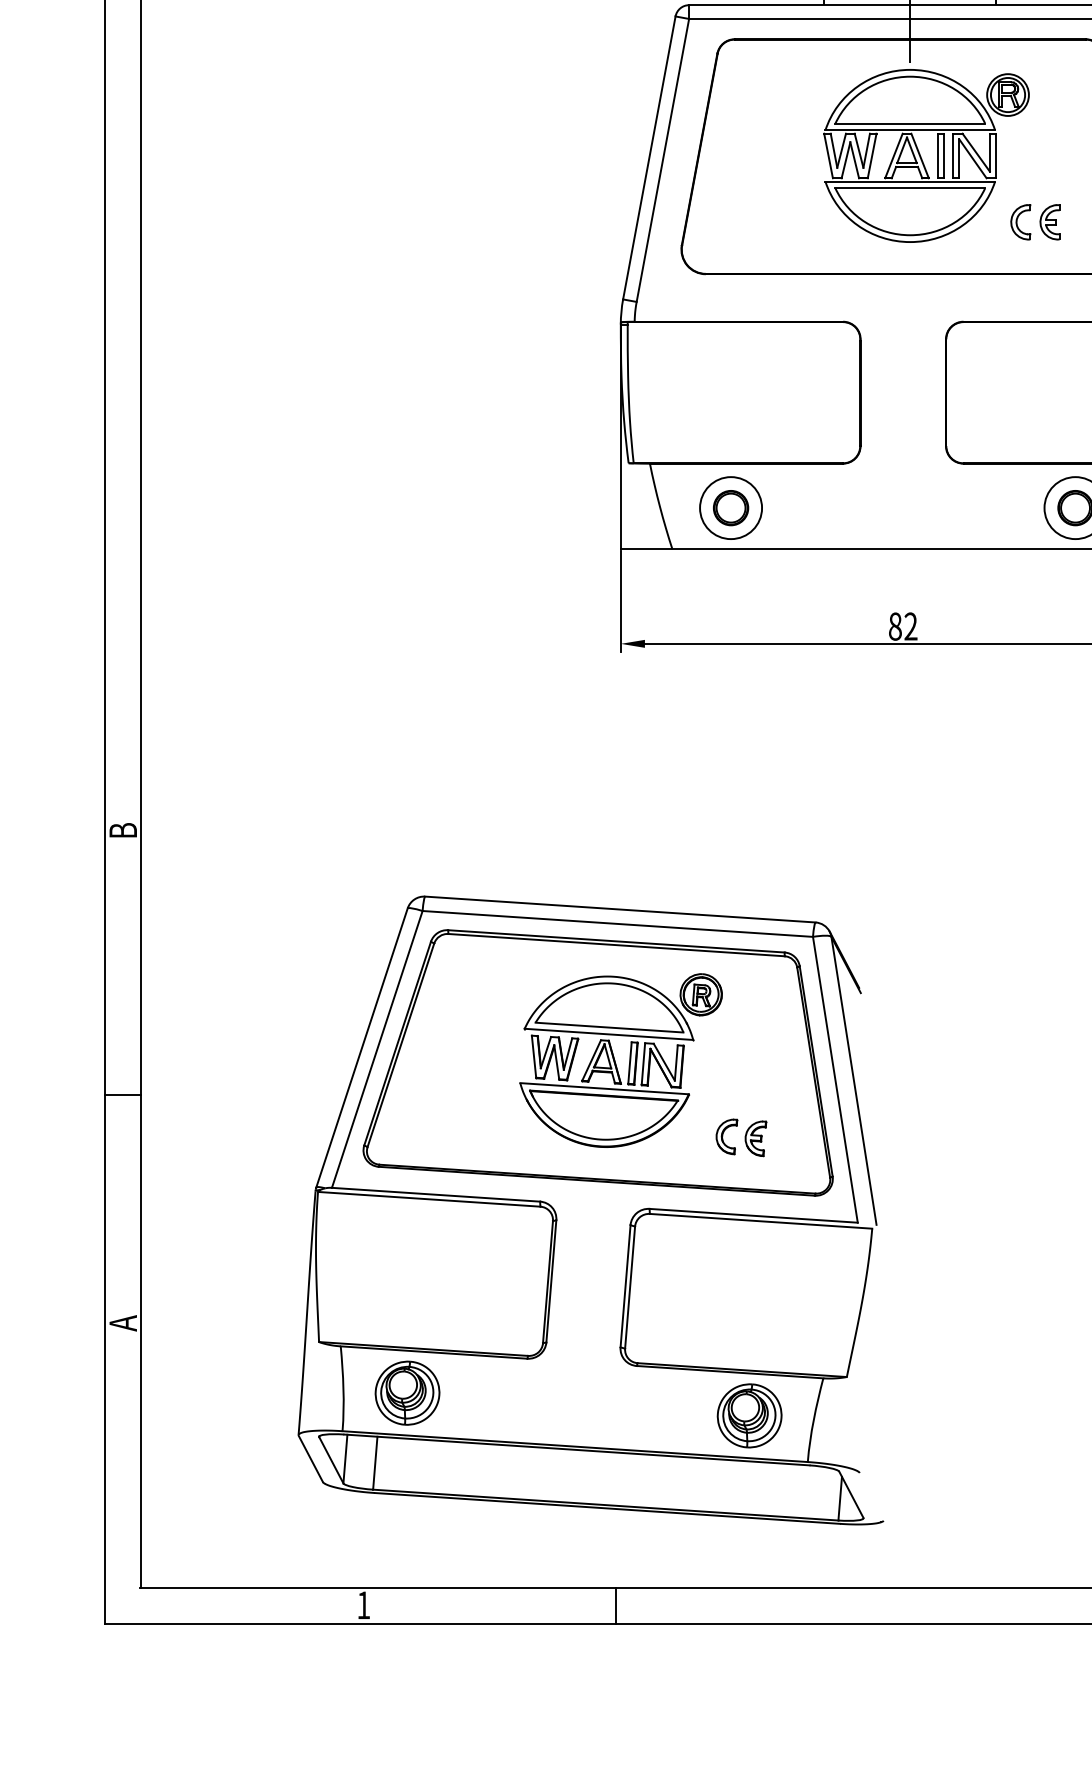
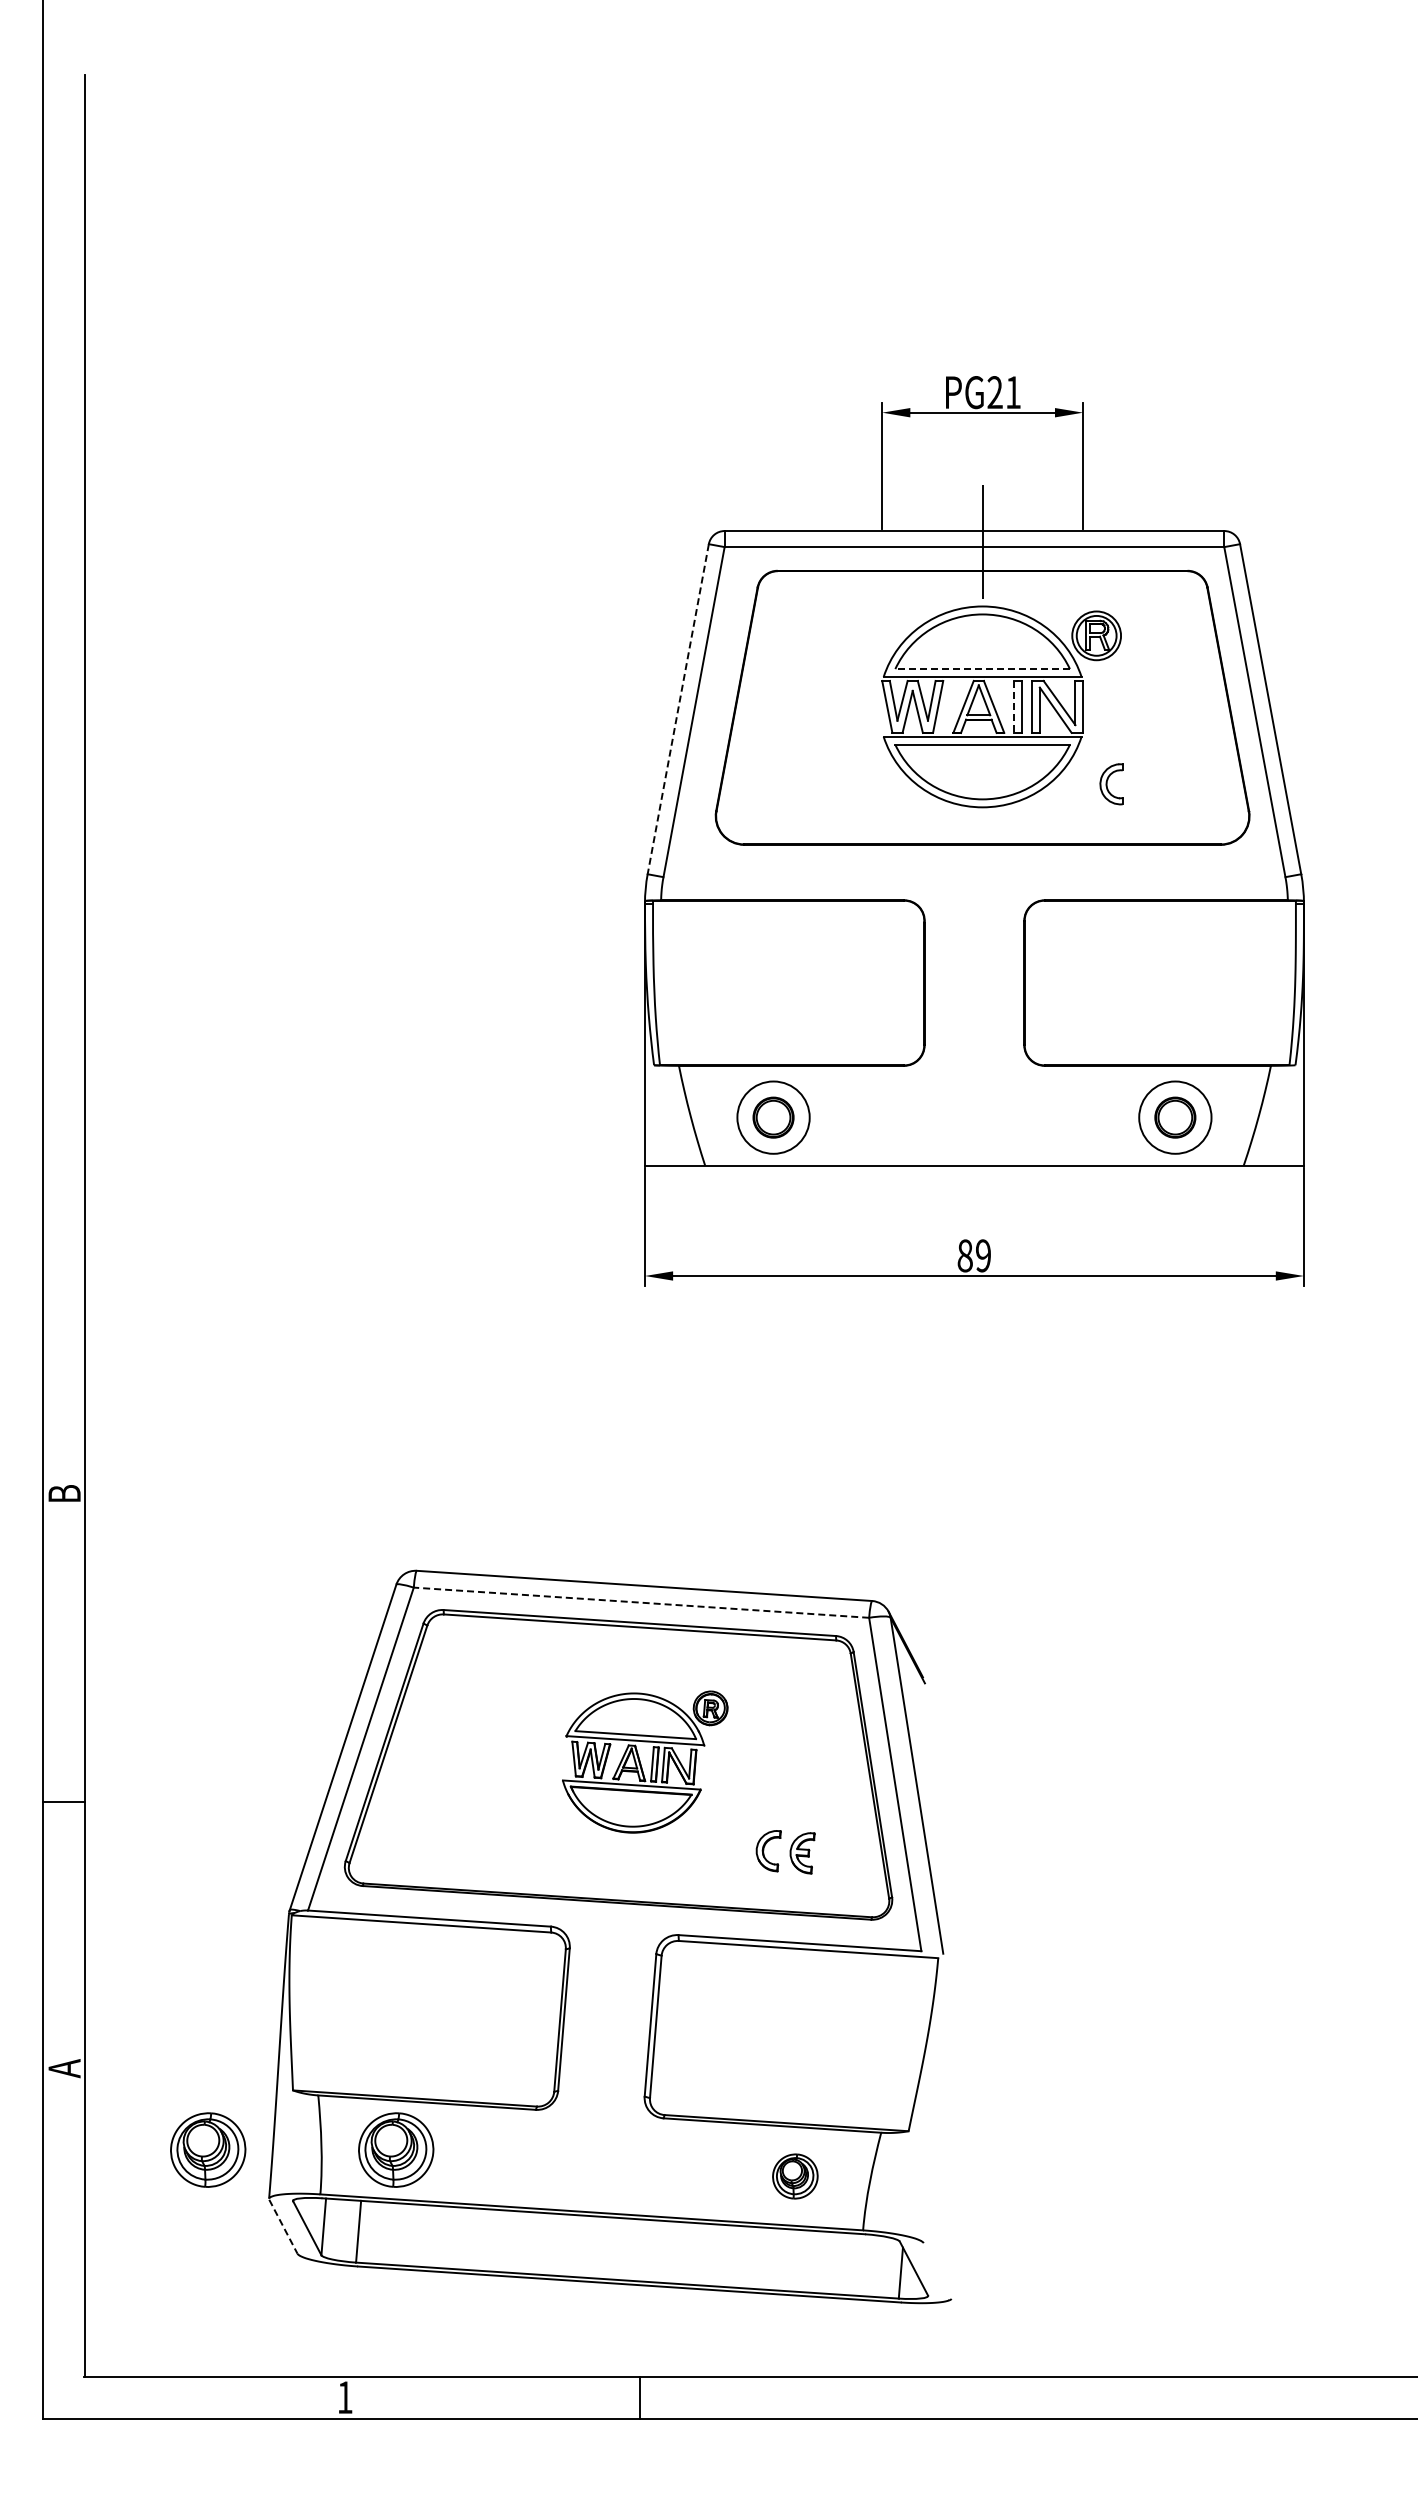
line: (910, 123) -> (982, 669), solid -> dashed
line: (937, 155) -> (1014, 706), solid -> dashed
line: (649, 158) -> (678, 709), solid -> dashed
part: (1049, 222) -> (1145, 784), removed
text: (911, 626) -> (983, 1255), 82 -> 89
line: (616, 923) -> (640, 1602), solid -> dashed
part: (620, 1060) -> (644, 1761), size x0.7
part: (246, 1392) -> (208, 2149), added
part: (749, 1415) -> (795, 2176), size x0.6
line: (310, 1459) -> (283, 2227), solid -> dashed

